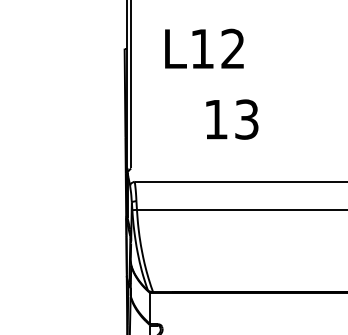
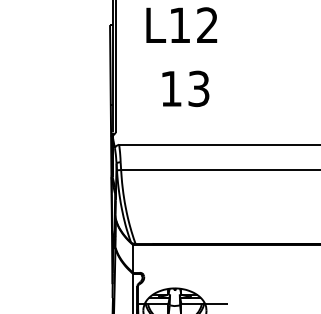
text: (231, 119) -> (185, 88), moved

